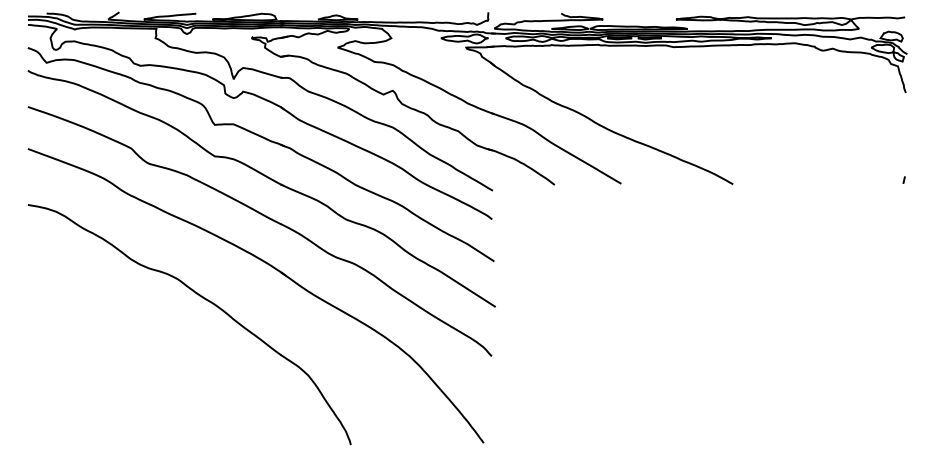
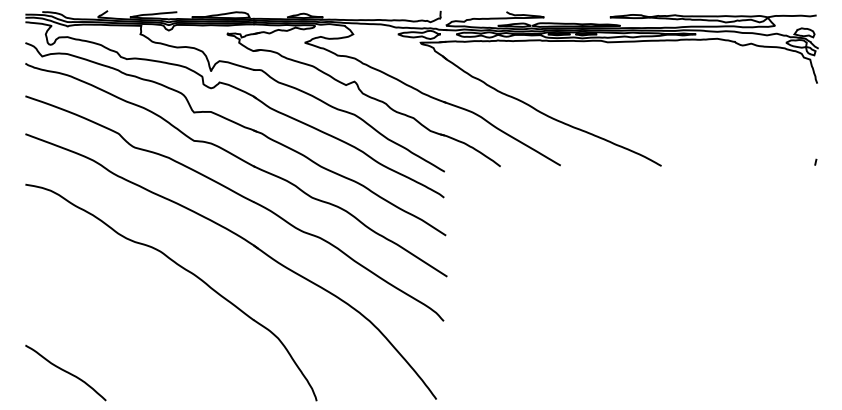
curve: (72, 412) -> (65, 371), added

